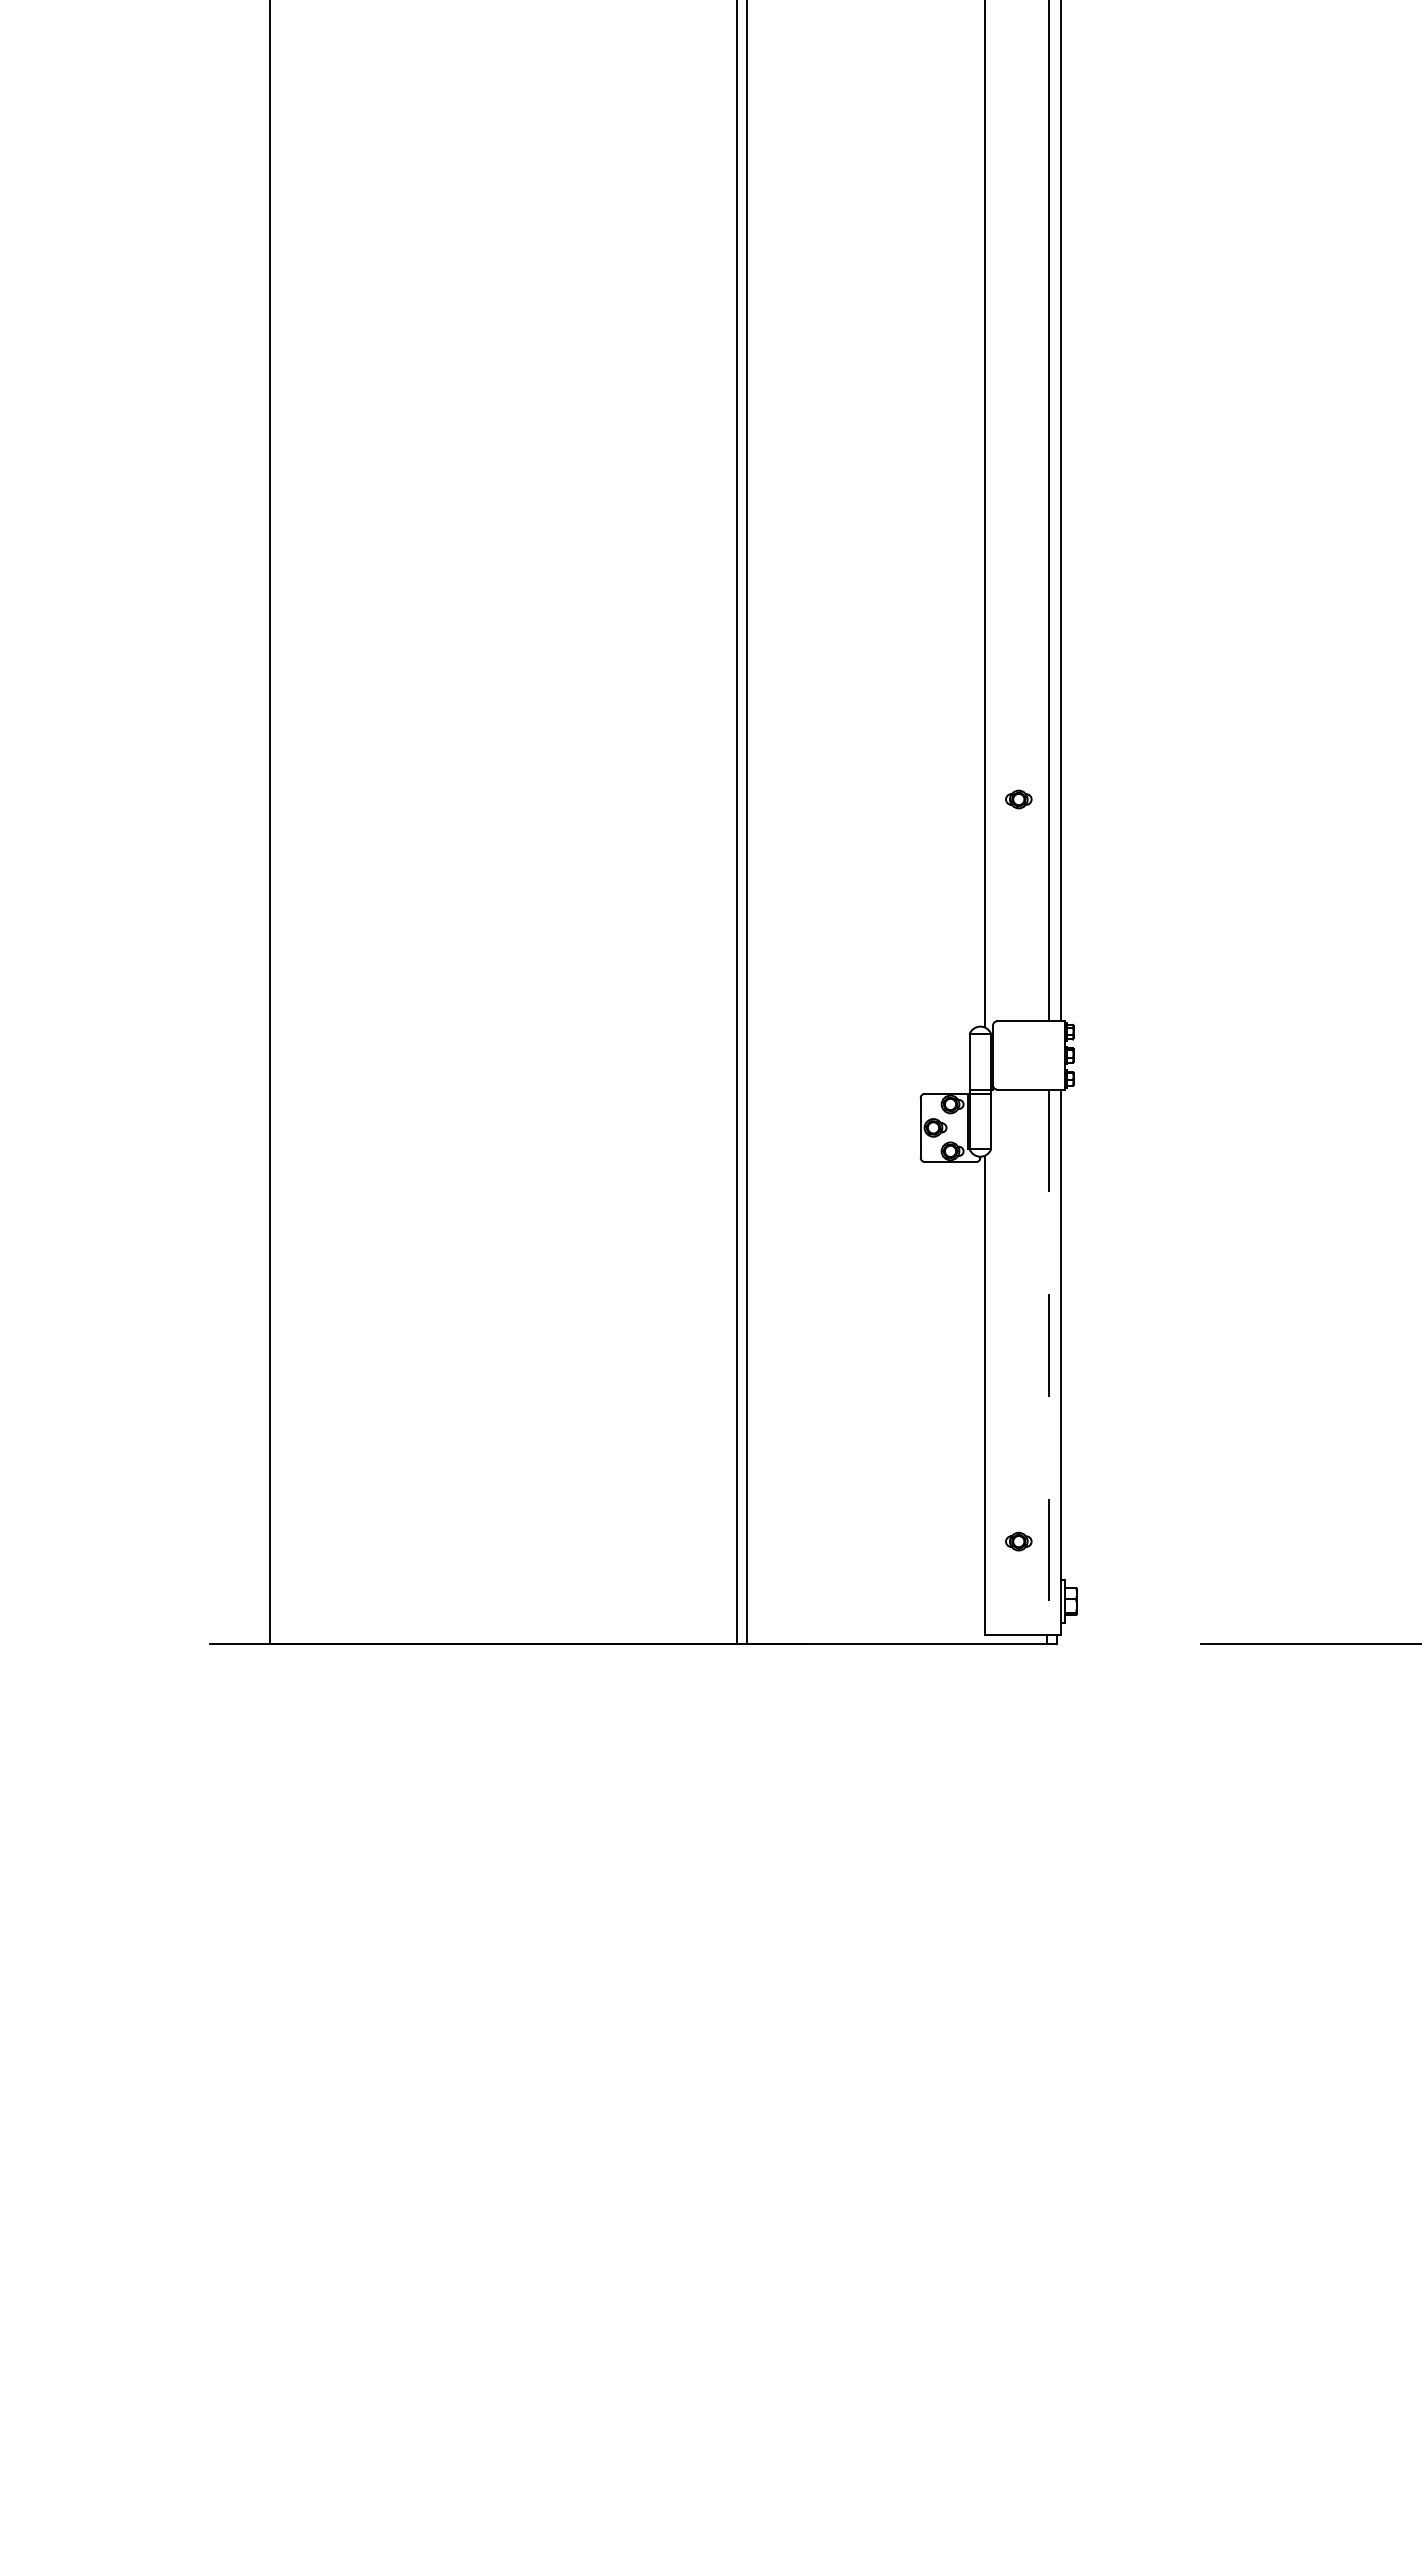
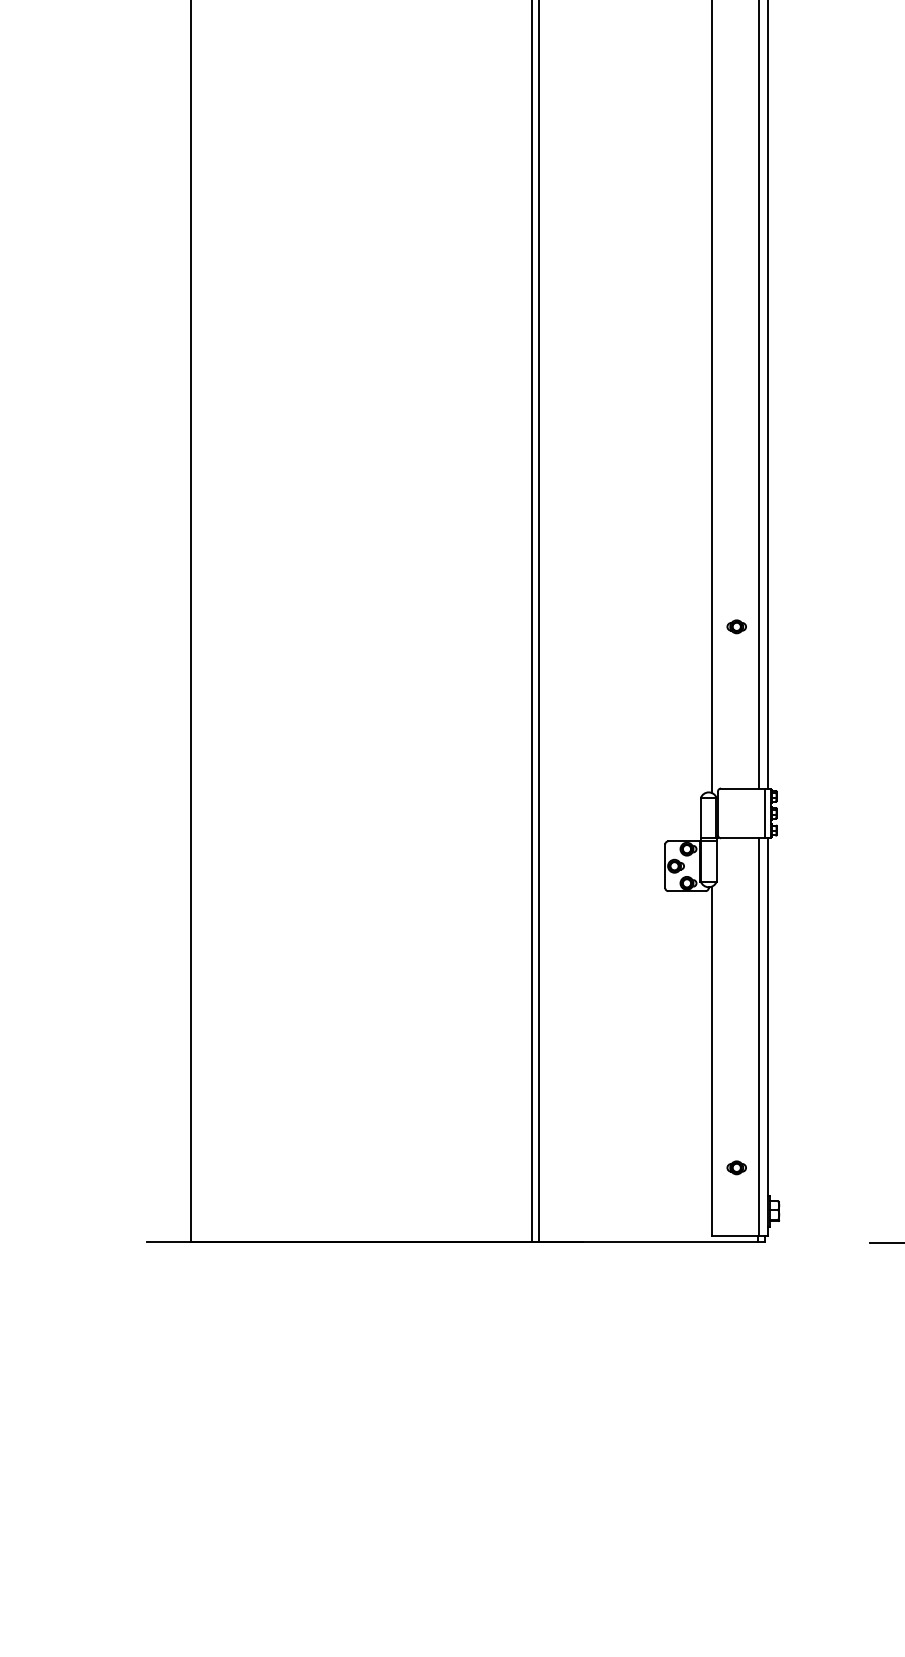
line: (1057, 1055) -> (764, 813), added
line: (1048, 1362) -> (758, 1037), dashed -> solid

